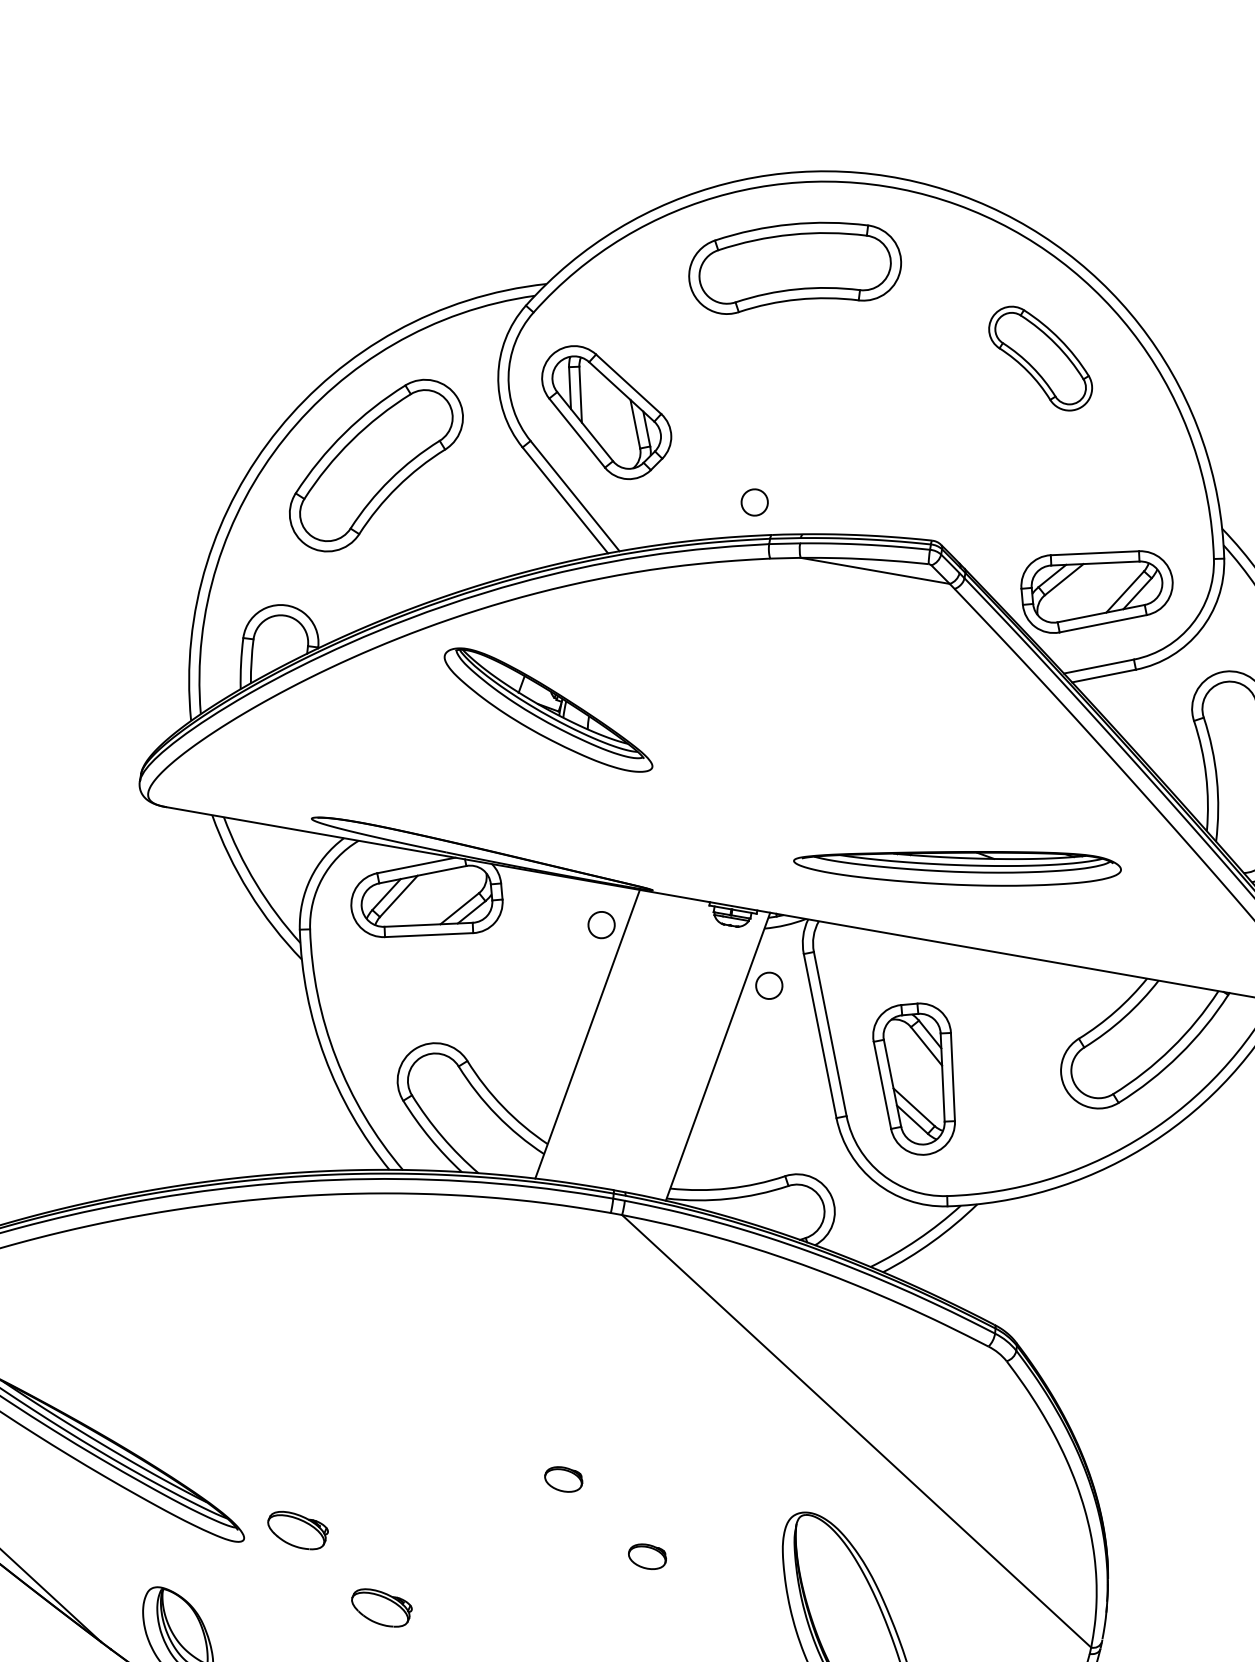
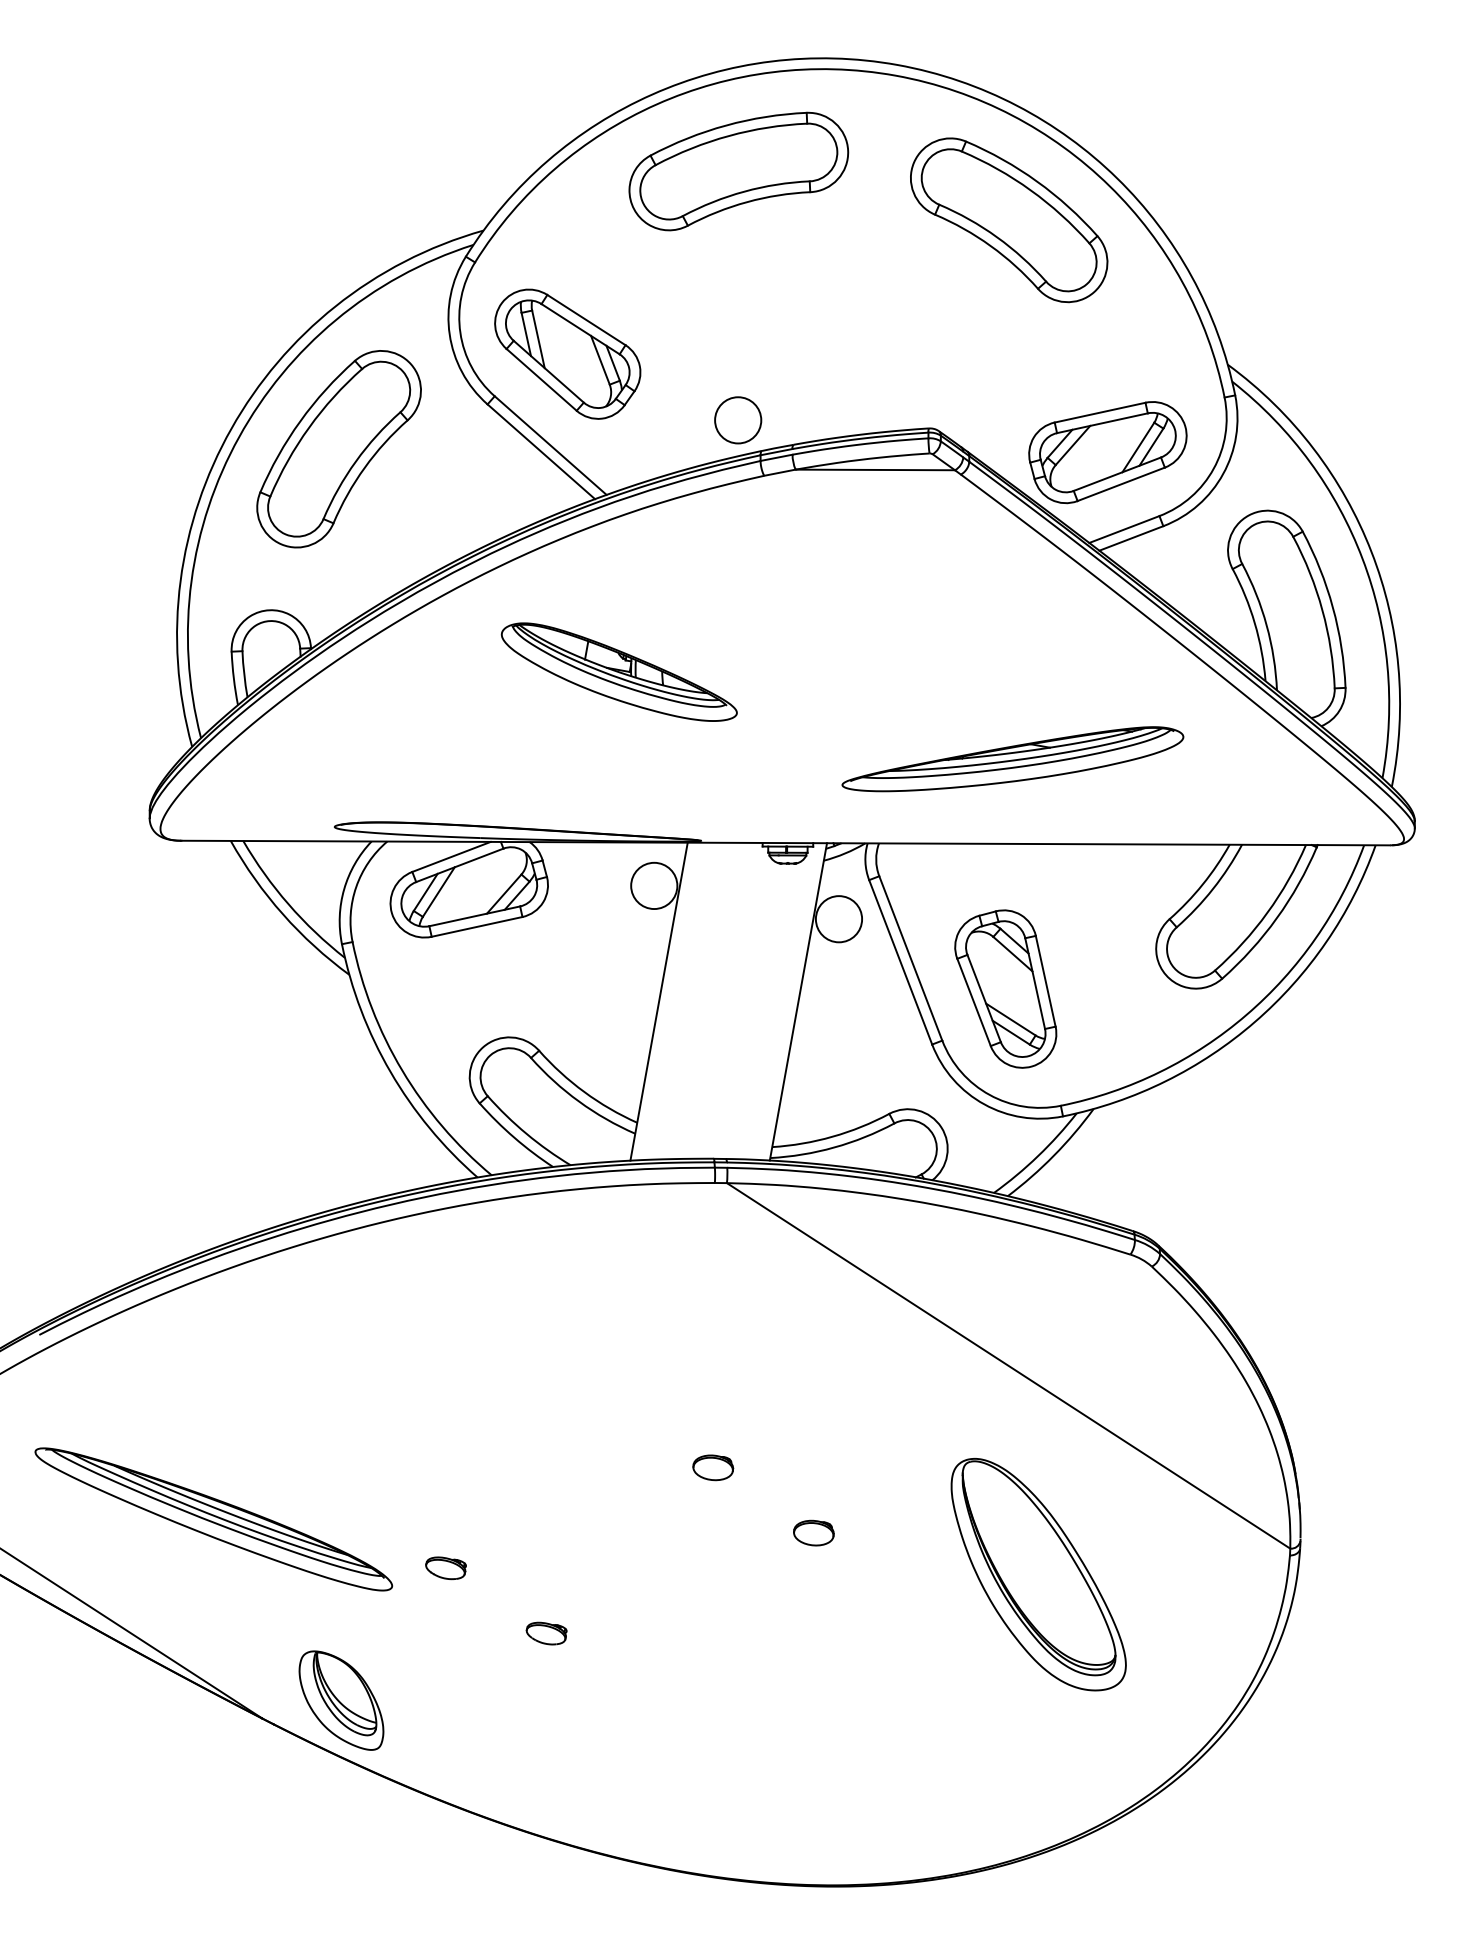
part: (1040, 358) -> (1009, 220), size x1.67
circle: (755, 502) -> (738, 420), size x1.67
part: (548, 709) -> (618, 671), moved
circle: (601, 924) -> (654, 885), size x1.67
circle: (768, 986) -> (838, 919), size x1.67
part: (296, 1530) -> (445, 1568), size x0.62
part: (381, 1607) -> (546, 1633), size x0.62

